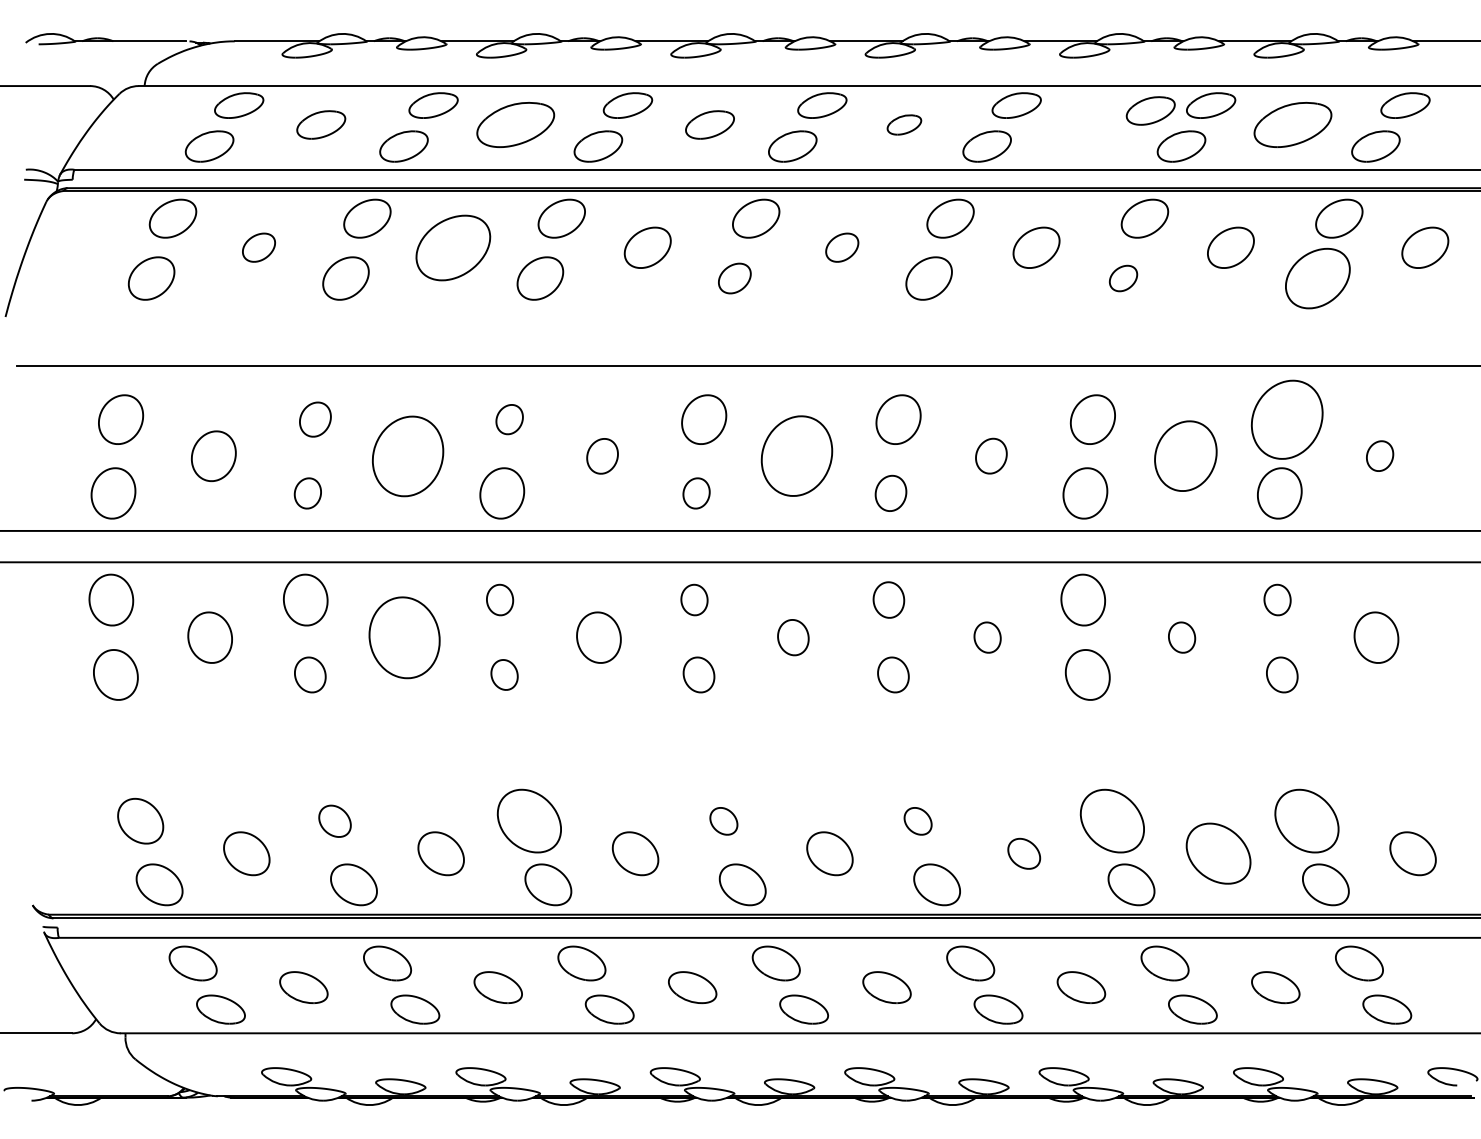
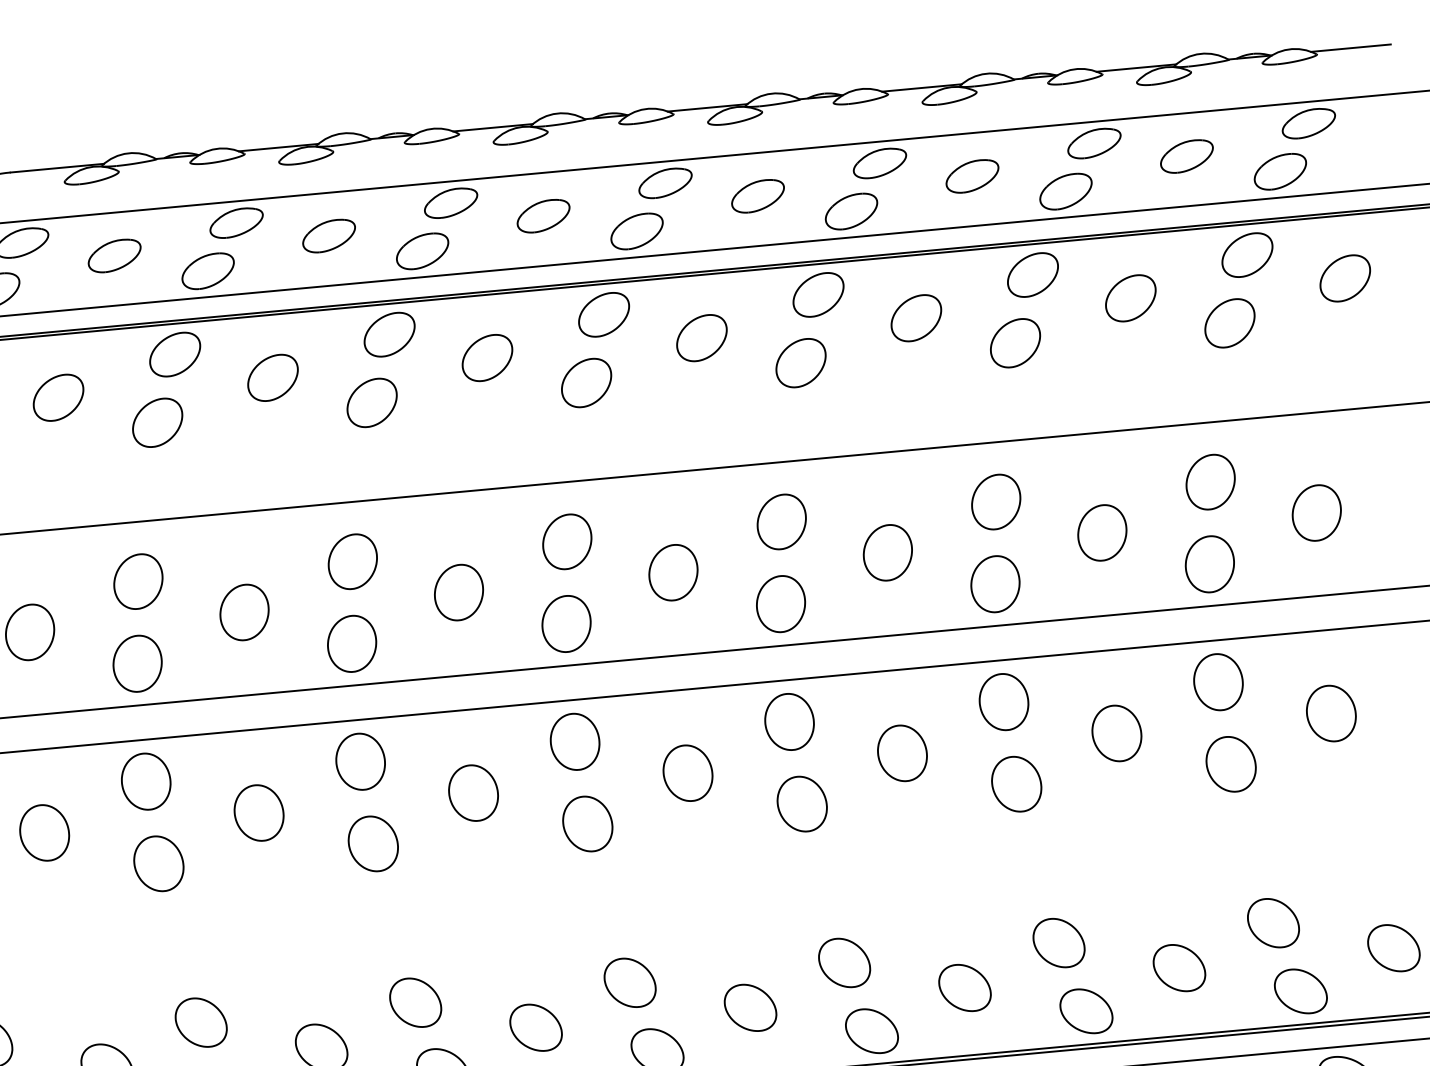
part: (1150, 110) -> (972, 175), moved
part: (515, 124) -> (328, 235), size x0.62
part: (904, 124) -> (758, 195), size x1.43
part: (1293, 124) -> (1187, 155), size x0.62
part: (258, 247) -> (58, 397), size x1.43
part: (453, 247) -> (273, 377), size x0.62
part: (842, 247) -> (702, 337), size x1.43
part: (734, 278) -> (586, 383), size x1.43
part: (1123, 278) -> (1015, 343), size x1.67
part: (1317, 278) -> (1229, 323), size x0.71
part: (315, 419) -> (138, 581), size x1.43
part: (509, 419) -> (352, 561), size x1.67
part: (1287, 419) -> (1210, 481), size x0.62
part: (408, 455) -> (244, 611), size x0.62
part: (991, 455) -> (887, 551), size x1.43
part: (1379, 455) -> (1316, 512), size x1.67
part: (602, 456) -> (458, 592), size x1.43
part: (796, 456) -> (672, 573), size x0.62
part: (1185, 456) -> (1102, 533), size x0.71
part: (307, 493) -> (137, 663), size x1.67
part: (696, 493) -> (566, 624), size x1.67
part: (890, 493) -> (780, 604), size x1.43
part: (499, 599) -> (359, 761), size x1.67
part: (694, 599) -> (575, 741), size x1.67
part: (888, 599) -> (789, 721), size x1.43
part: (1277, 599) -> (1218, 681), size x1.67
part: (404, 637) -> (259, 812), size x0.62
part: (793, 637) -> (688, 773), size x1.43
part: (987, 637) -> (902, 753), size x1.67
part: (1181, 637) -> (1116, 733), size x1.67
part: (310, 674) -> (159, 863), size x1.43
part: (504, 674) -> (373, 843), size x1.67
part: (698, 674) -> (587, 823), size x1.43
part: (893, 674) -> (802, 803), size x1.43
part: (1282, 674) -> (1231, 763), size x1.43
part: (334, 821) -> (200, 1023), size x1.43
part: (529, 821) -> (415, 1003), size x0.71
part: (723, 821) -> (629, 983), size x1.67
part: (917, 821) -> (843, 963), size x1.67
part: (1112, 821) -> (1058, 943), size x0.71
part: (1306, 821) -> (1272, 923), size x0.71
part: (1023, 853) -> (964, 987), size x1.43
part: (1218, 853) -> (1179, 967), size x0.71

